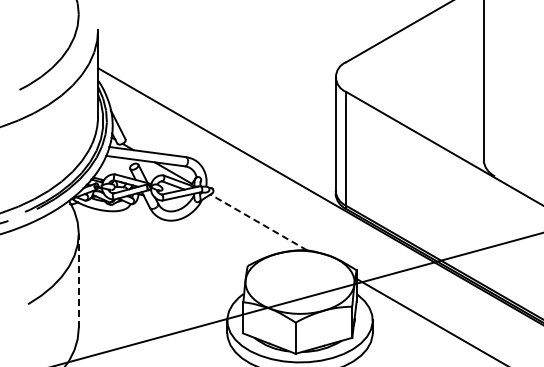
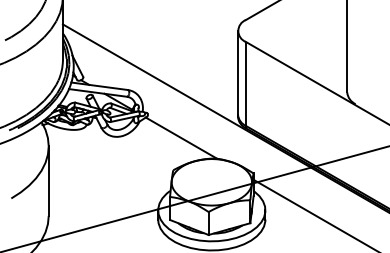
line: (258, 222) -> (181, 138), dashed -> solid
line: (78, 280) -> (48, 180), dashed -> solid

